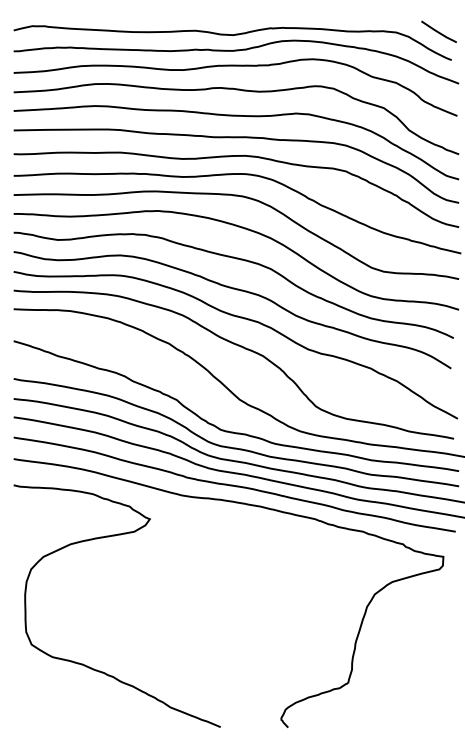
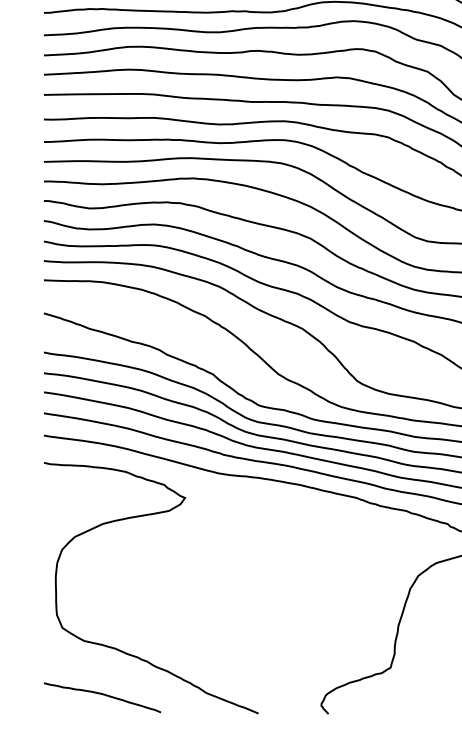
curve: (69, 709) -> (101, 695), added

